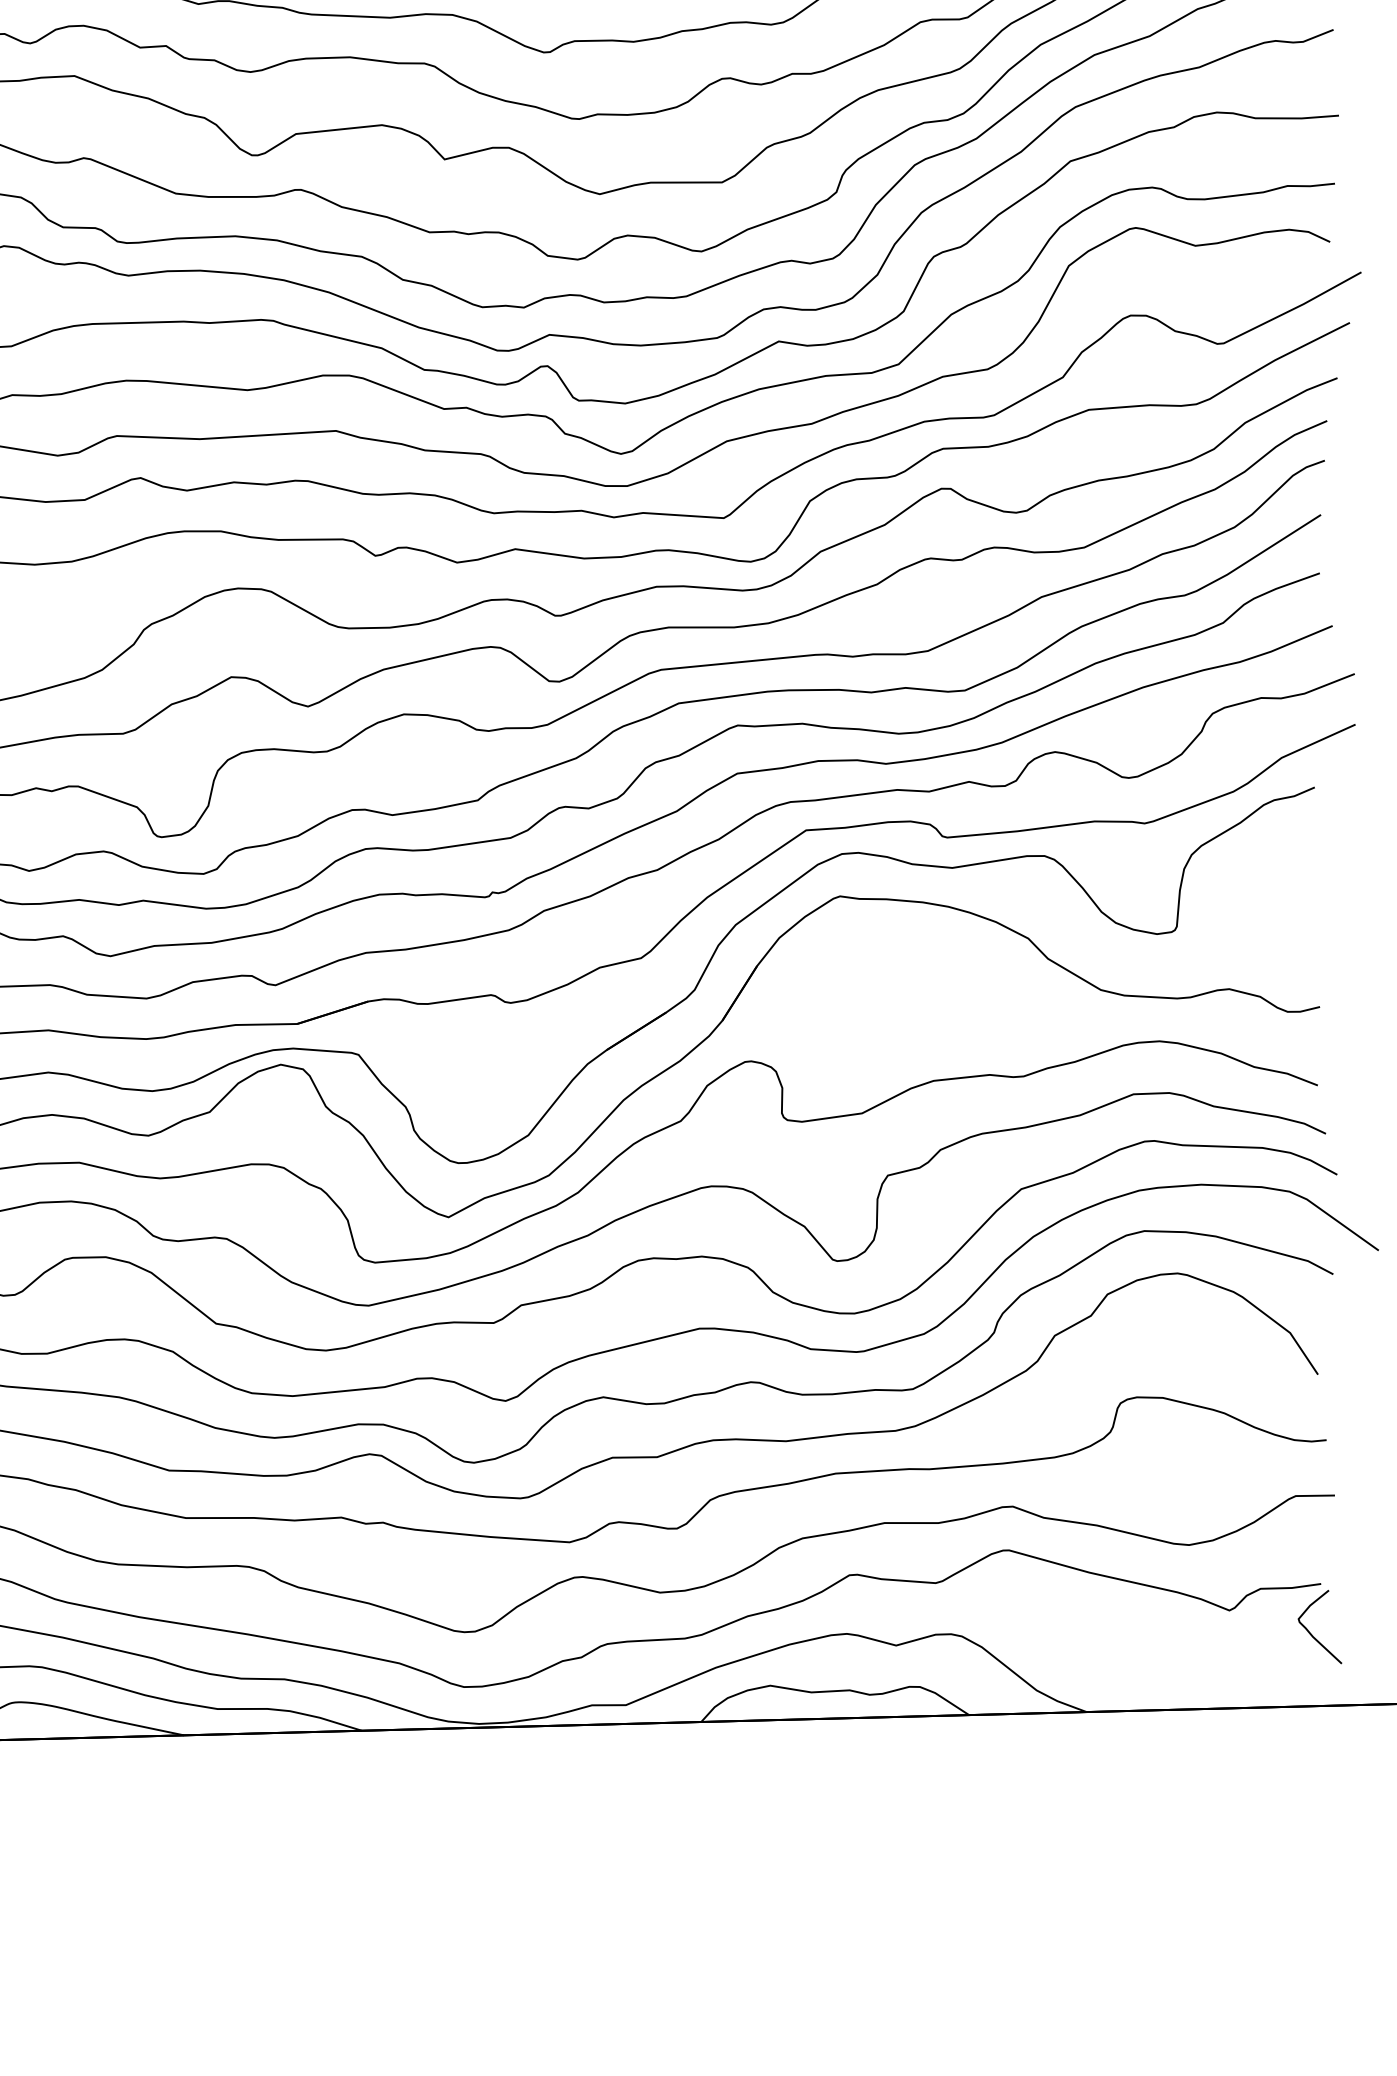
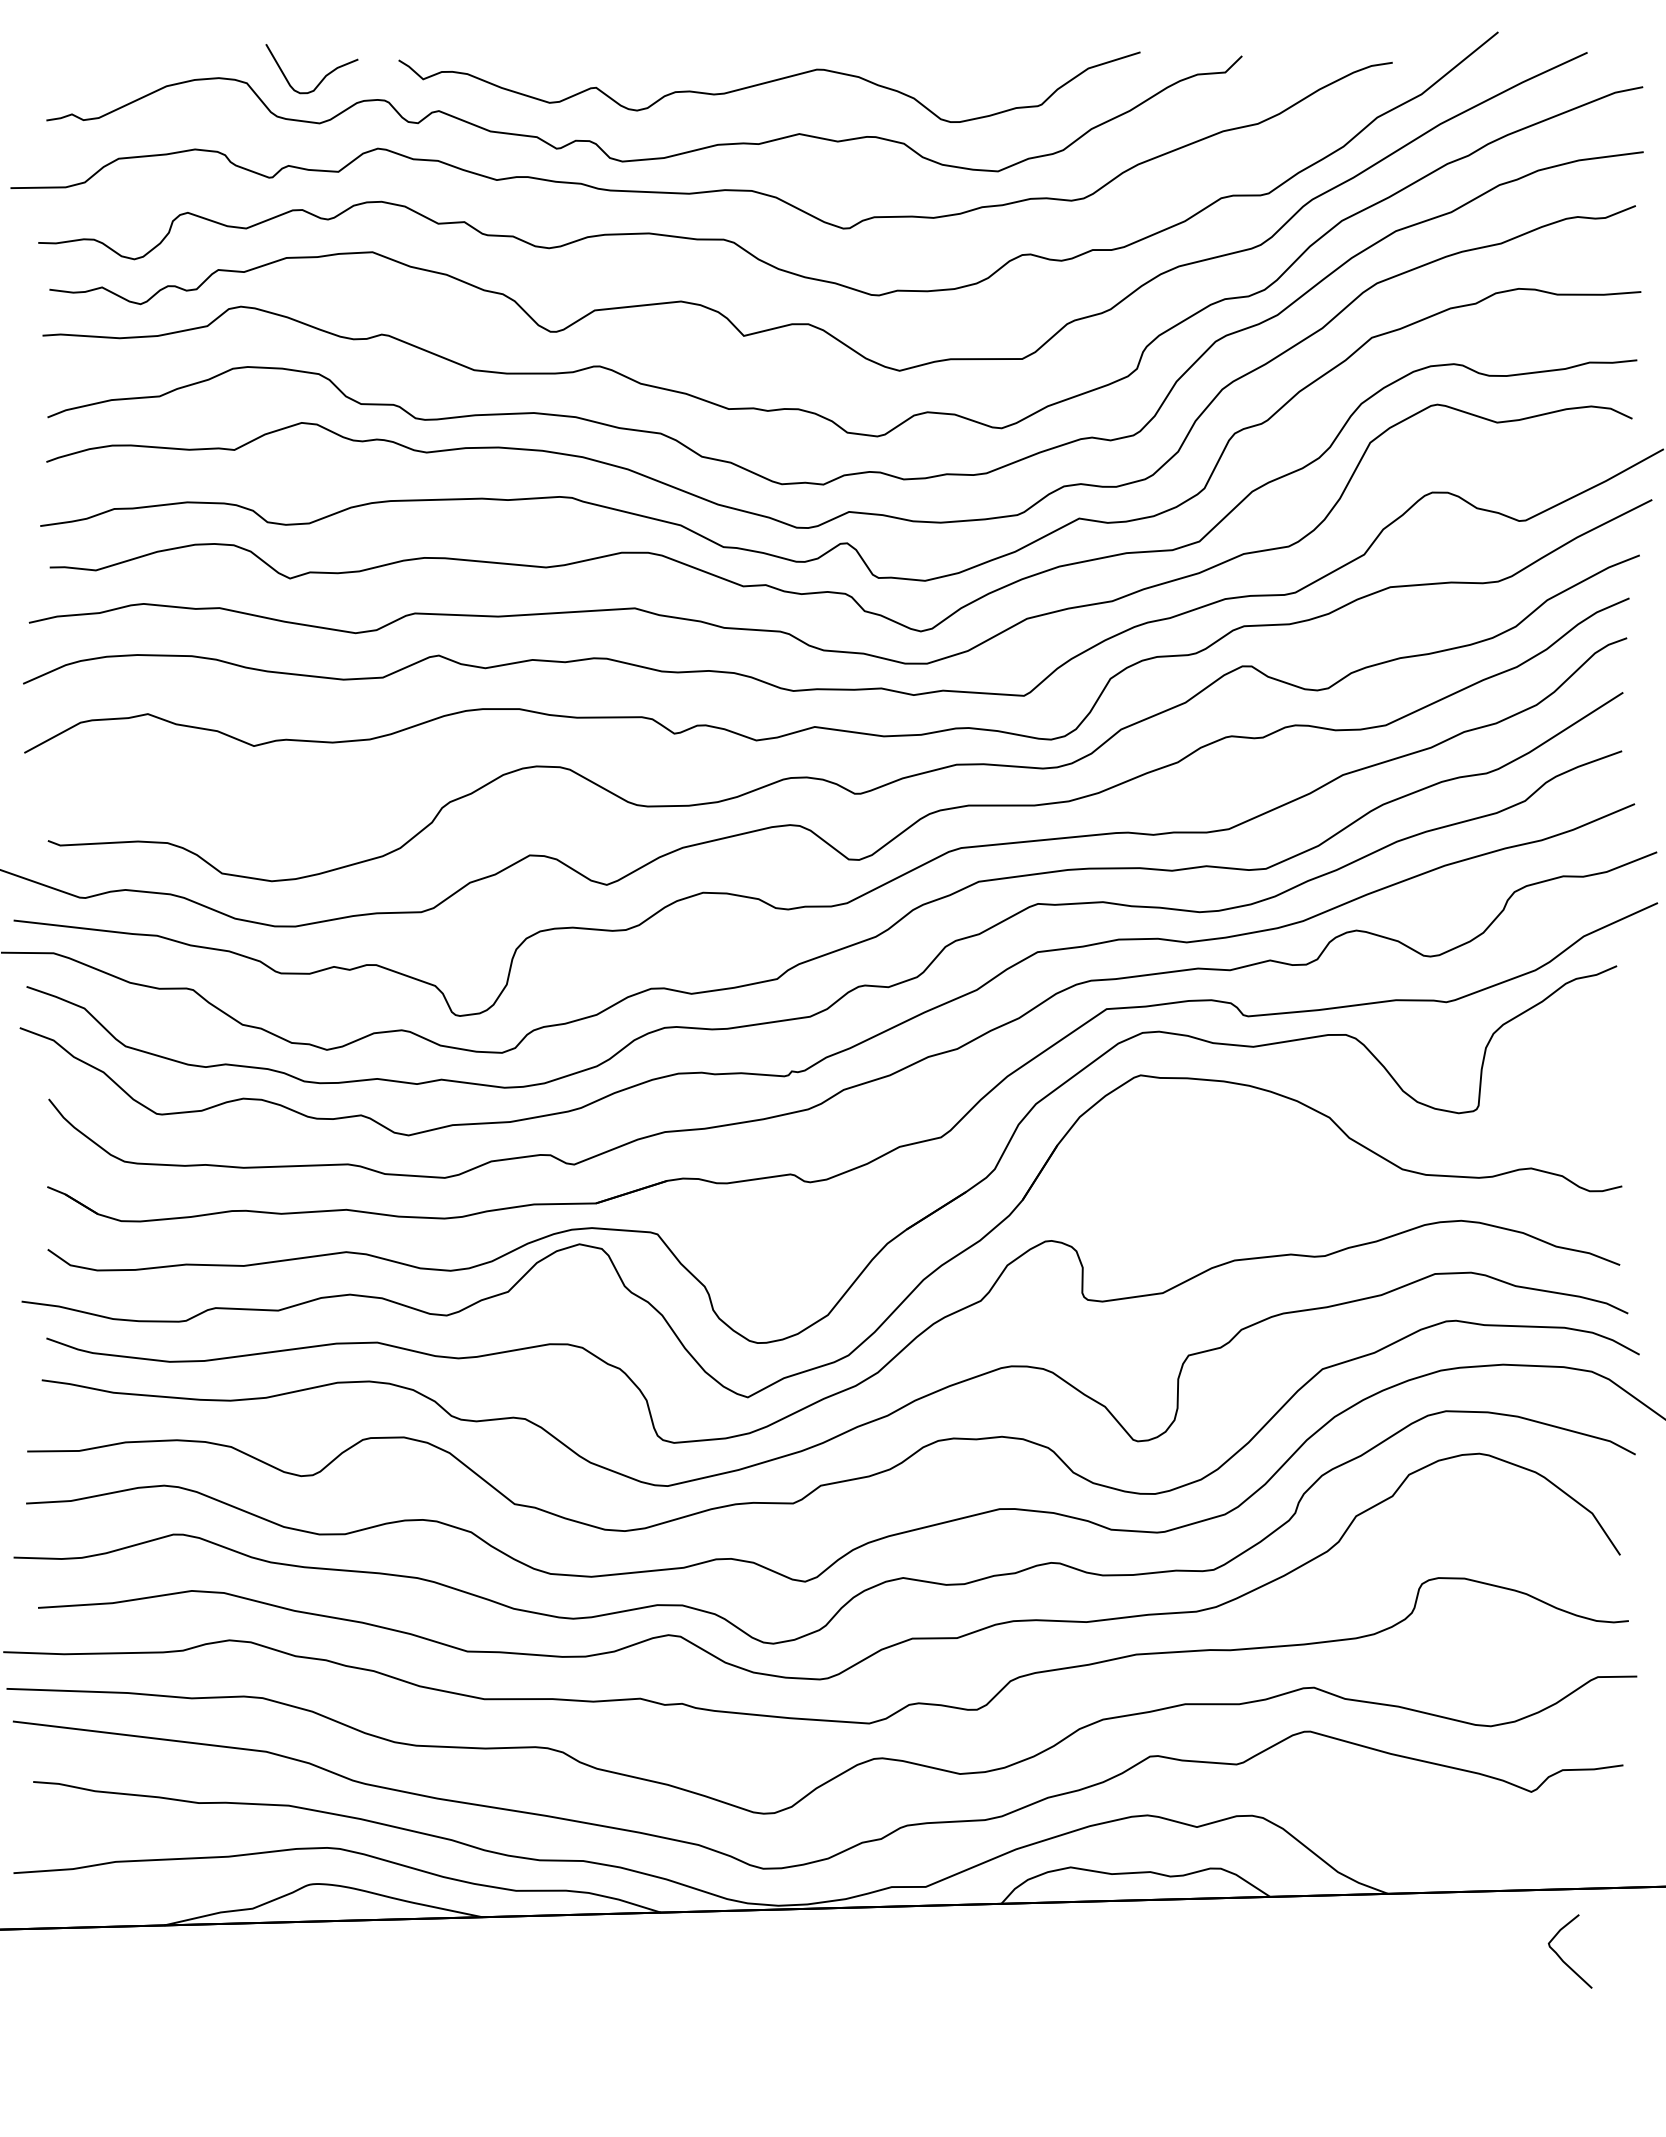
curve: (1311, 1632) -> (1561, 1957), moved

